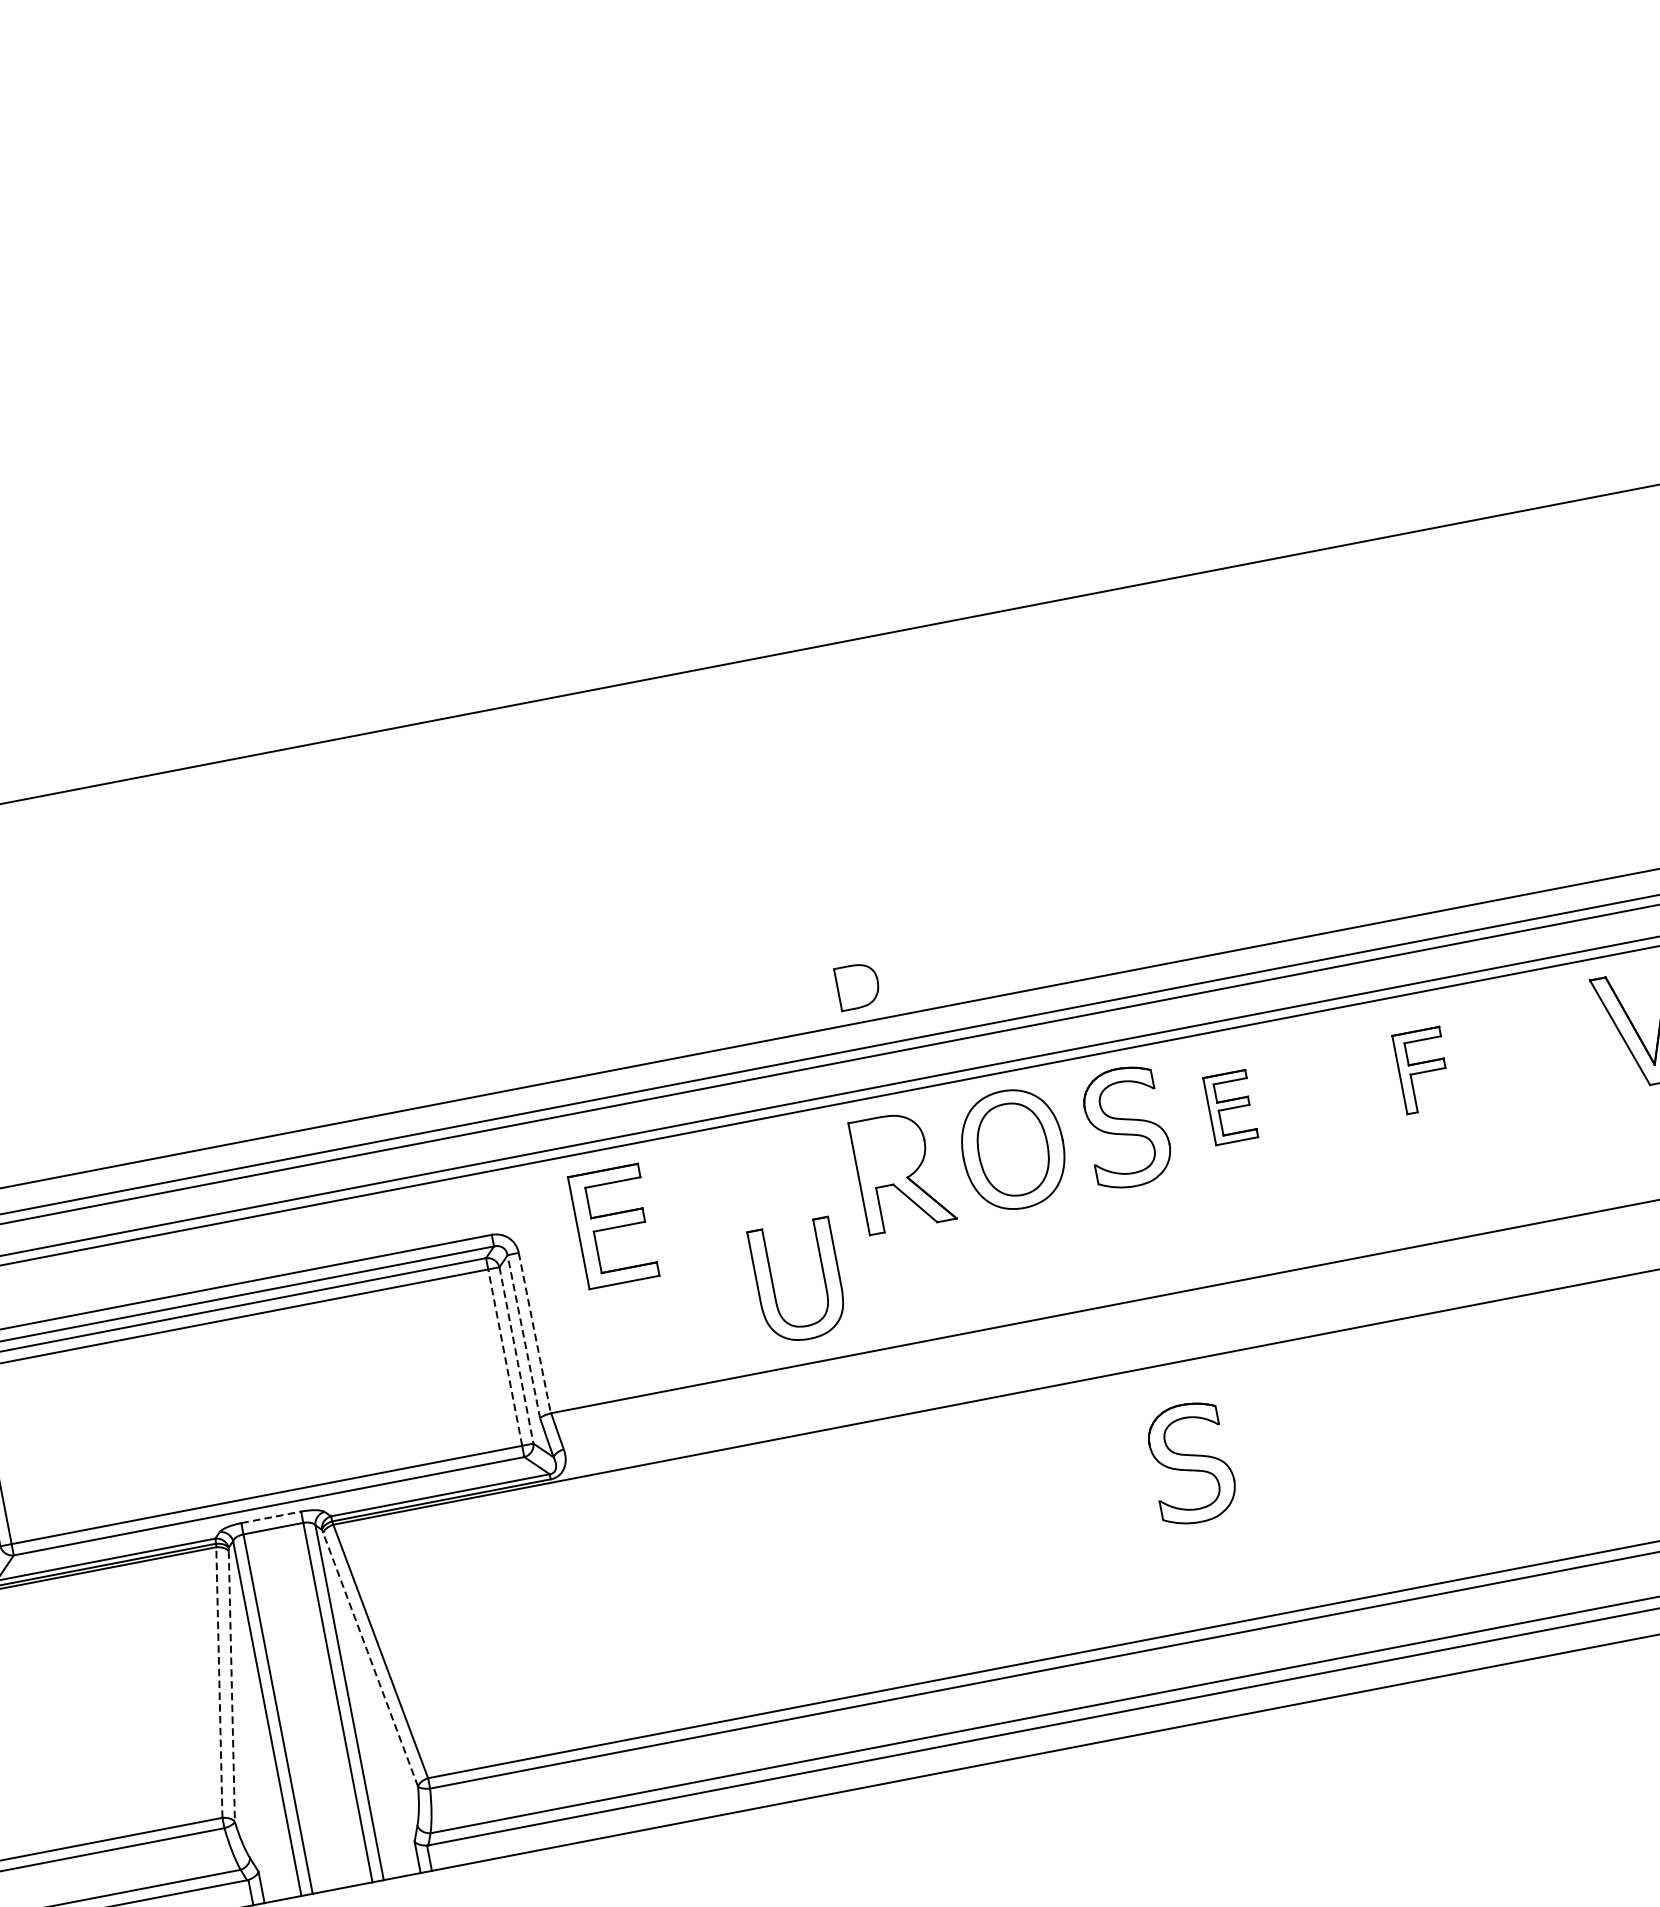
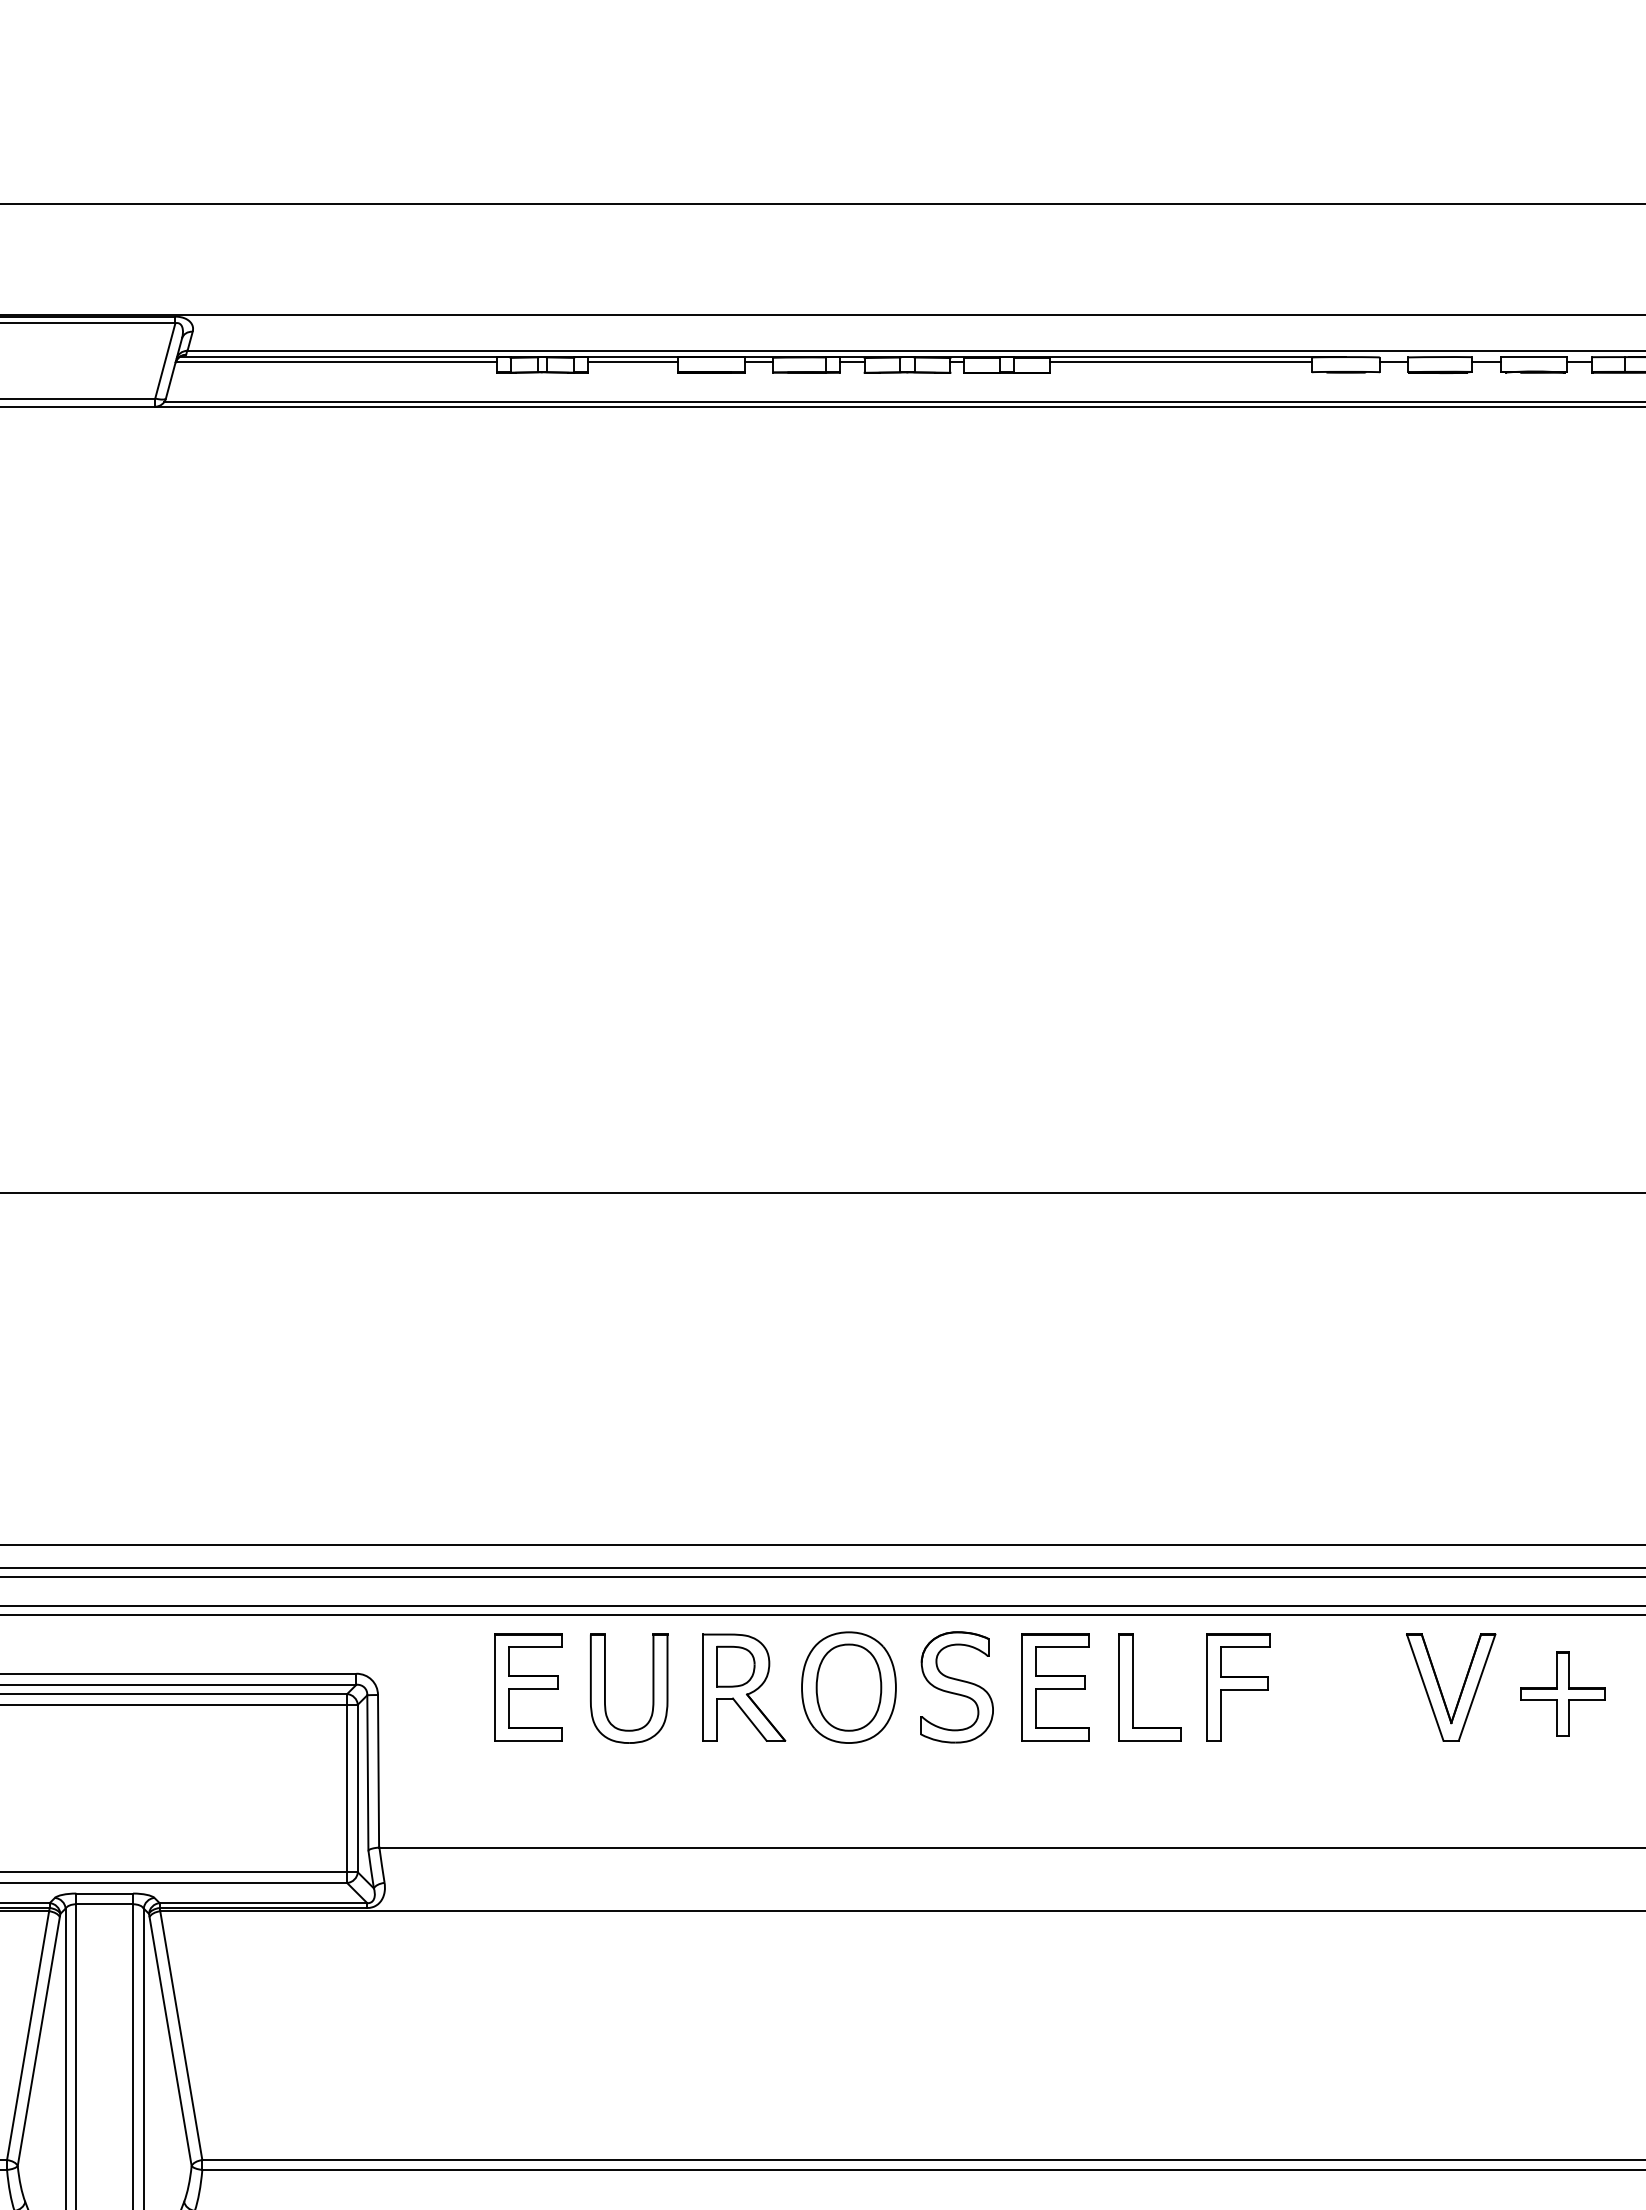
part: (857, 986) -> (735, 1666), moved
part: (1423, 1070) -> (1238, 1687), size x1.43
part: (1312, 1091) -> (1133, 1687), added
part: (1230, 1107) -> (1055, 1687), size x1.67
part: (613, 1226) -> (528, 1687), moved
part: (823, 1276) -> (652, 1688), moved
line: (534, 1333) -> (378, 1771), dashed -> solid
line: (523, 1336) -> (367, 1772), dashed -> solid
line: (516, 1355) -> (357, 1788), dashed -> solid
line: (505, 1357) -> (347, 1788), dashed -> solid
part: (1191, 1463) -> (956, 2006), removed
line: (272, 1517) -> (105, 1893), dashed -> solid
line: (370, 1659) -> (170, 2041), dashed -> solid
line: (219, 1682) -> (28, 2035), dashed -> solid
line: (231, 1687) -> (38, 2042), dashed -> solid

